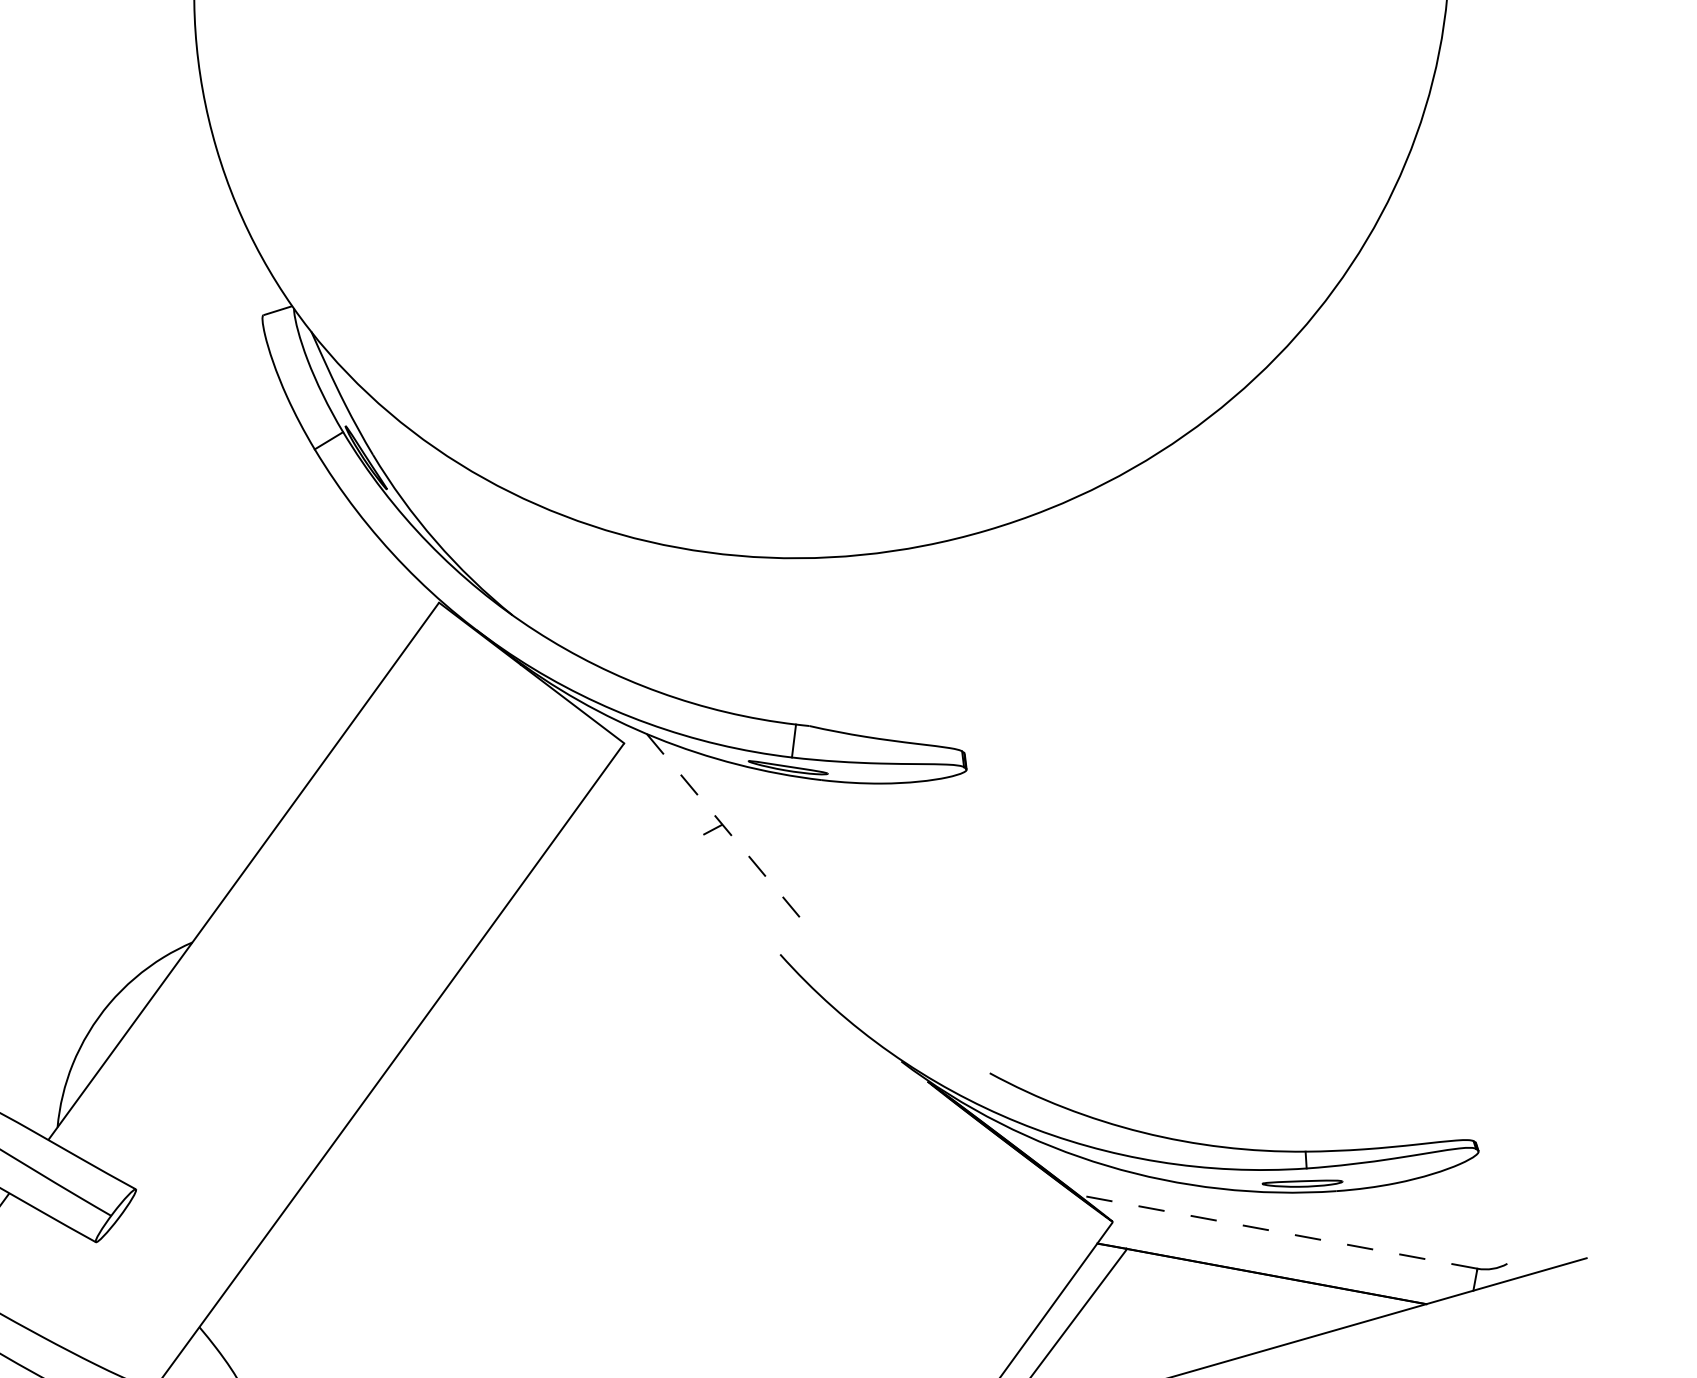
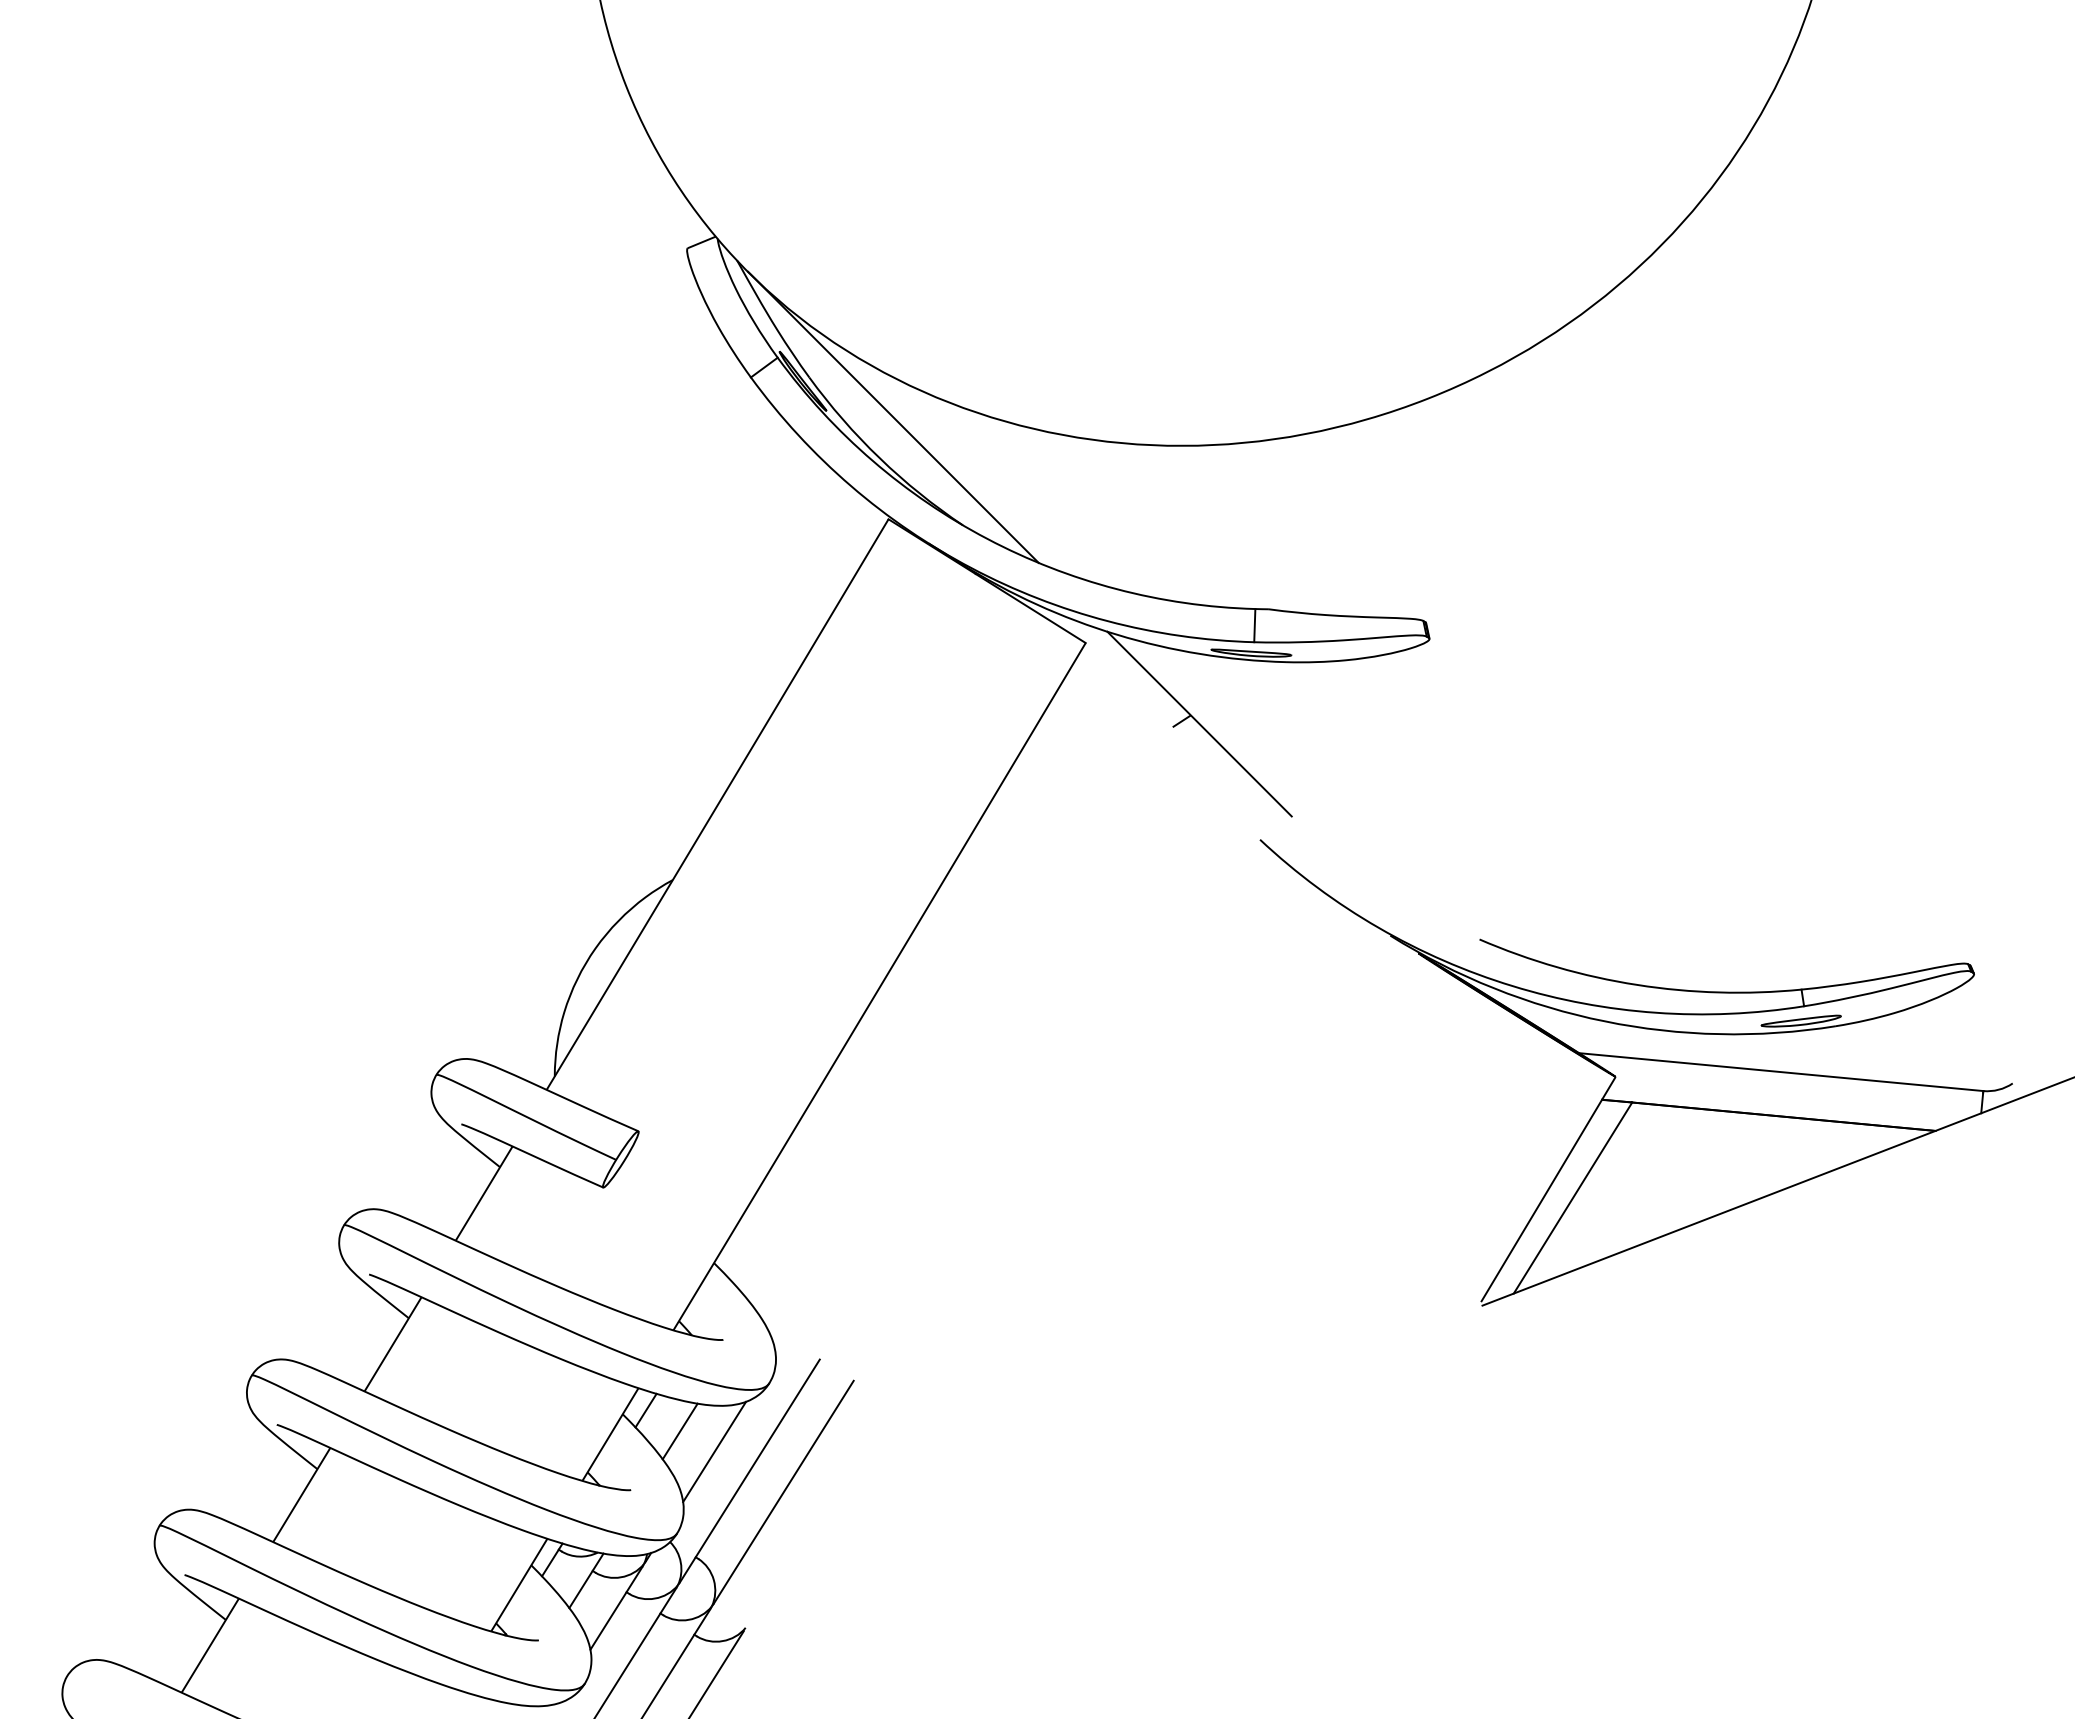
line: (453, 500) -> (893, 416), added
line: (730, 834) -> (1199, 724), dashed -> solid
line: (1277, 1232) -> (1780, 1072), dashed -> solid

